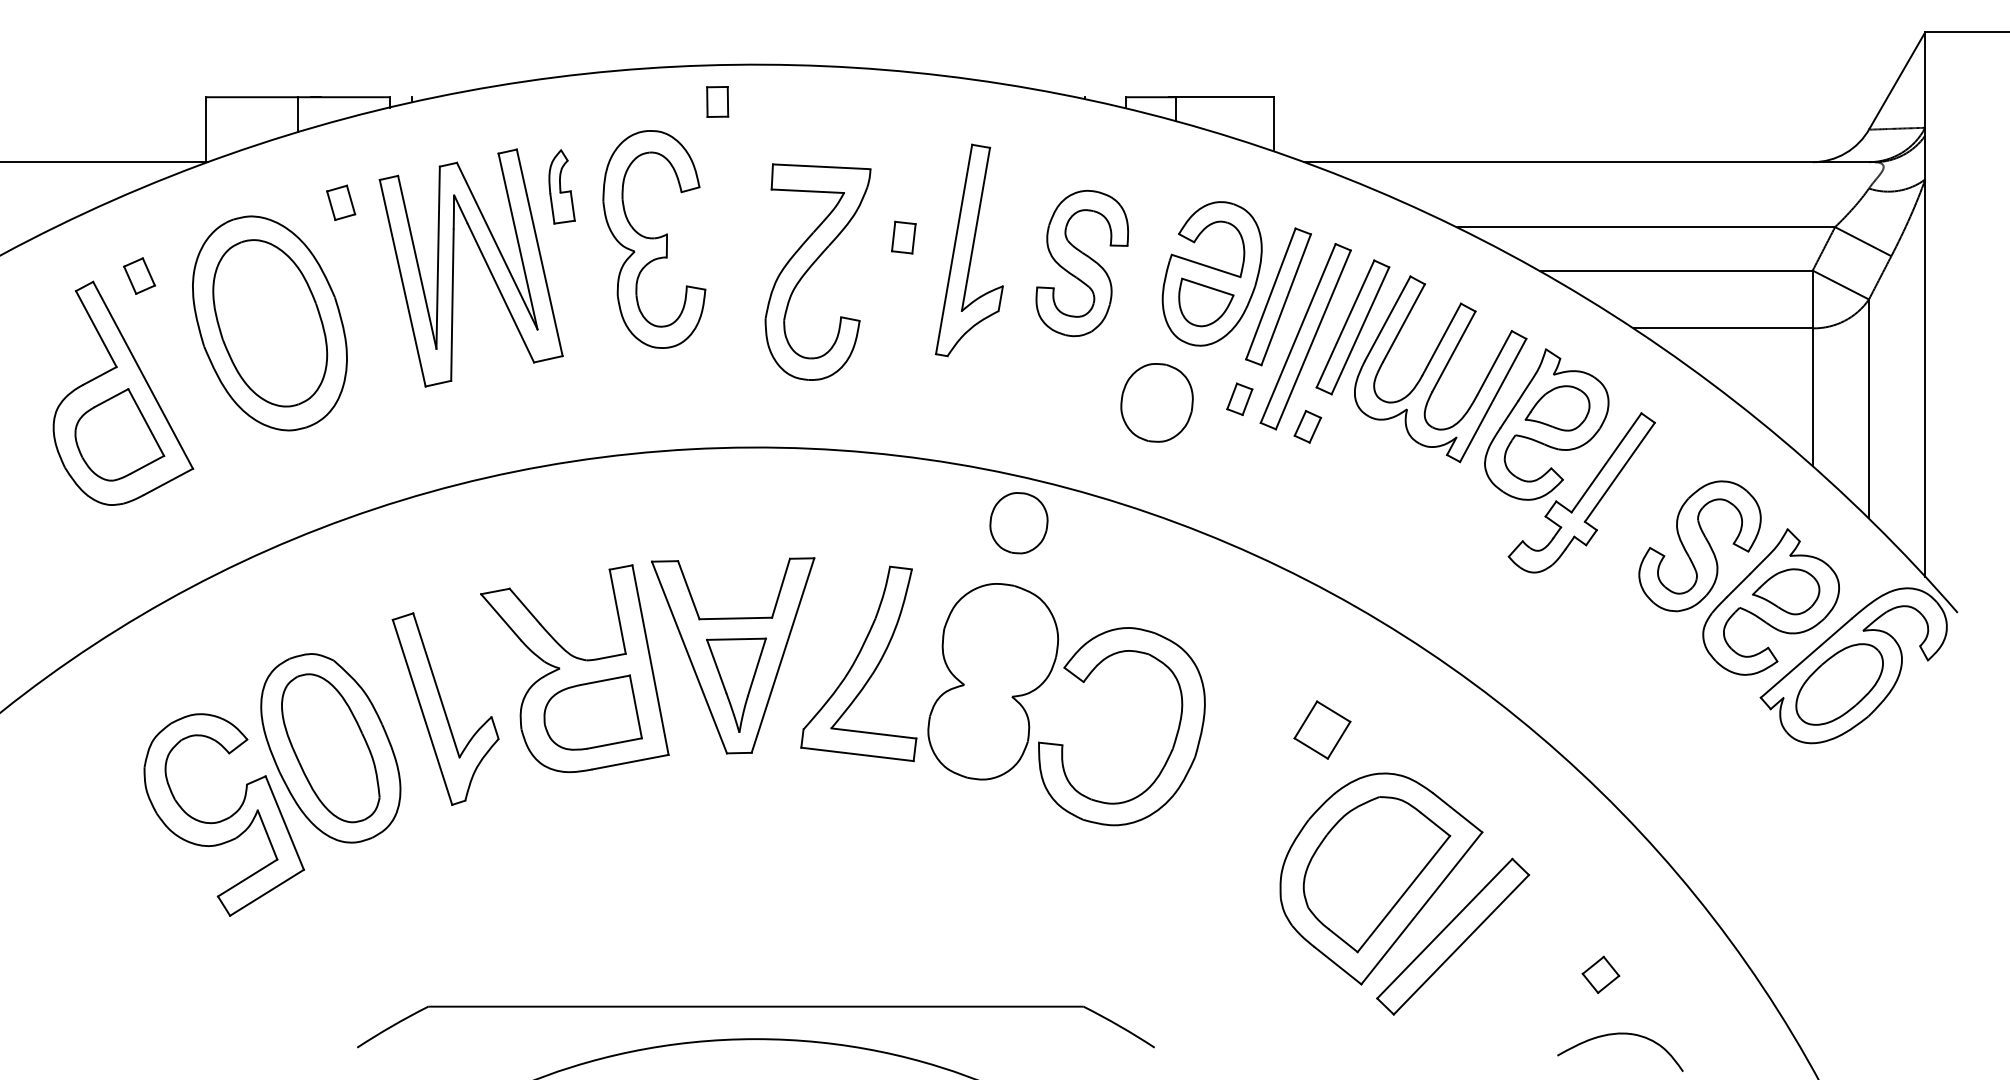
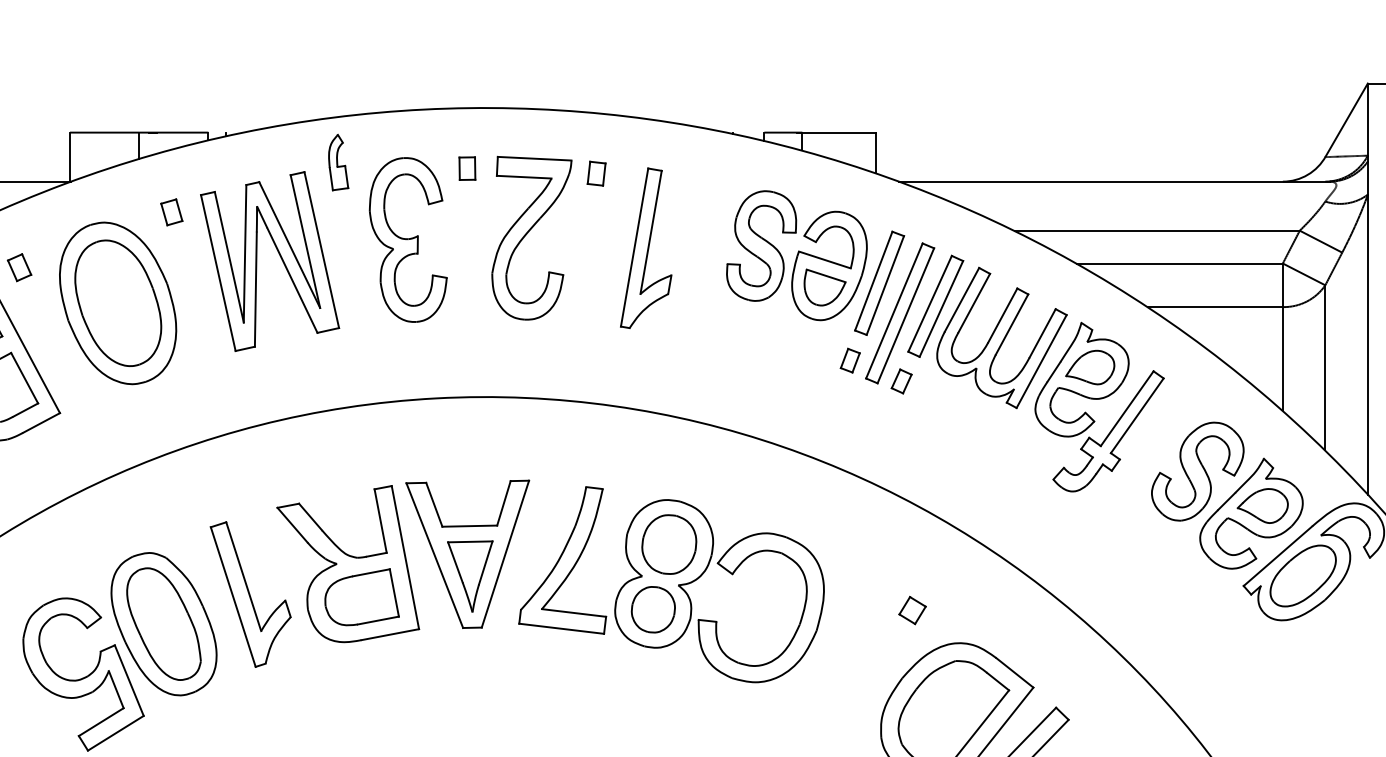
part: (717, 101) -> (467, 168), moved
part: (561, 186) -> (338, 162), moved
part: (903, 237) -> (596, 173), moved
part: (1081, 263) -> (760, 246), moved
part: (811, 267) -> (526, 234), moved
part: (1156, 402) -> (668, 544), moved
part: (1018, 523) -> (653, 609), moved
part: (1321, 730) -> (911, 610), size x0.62

